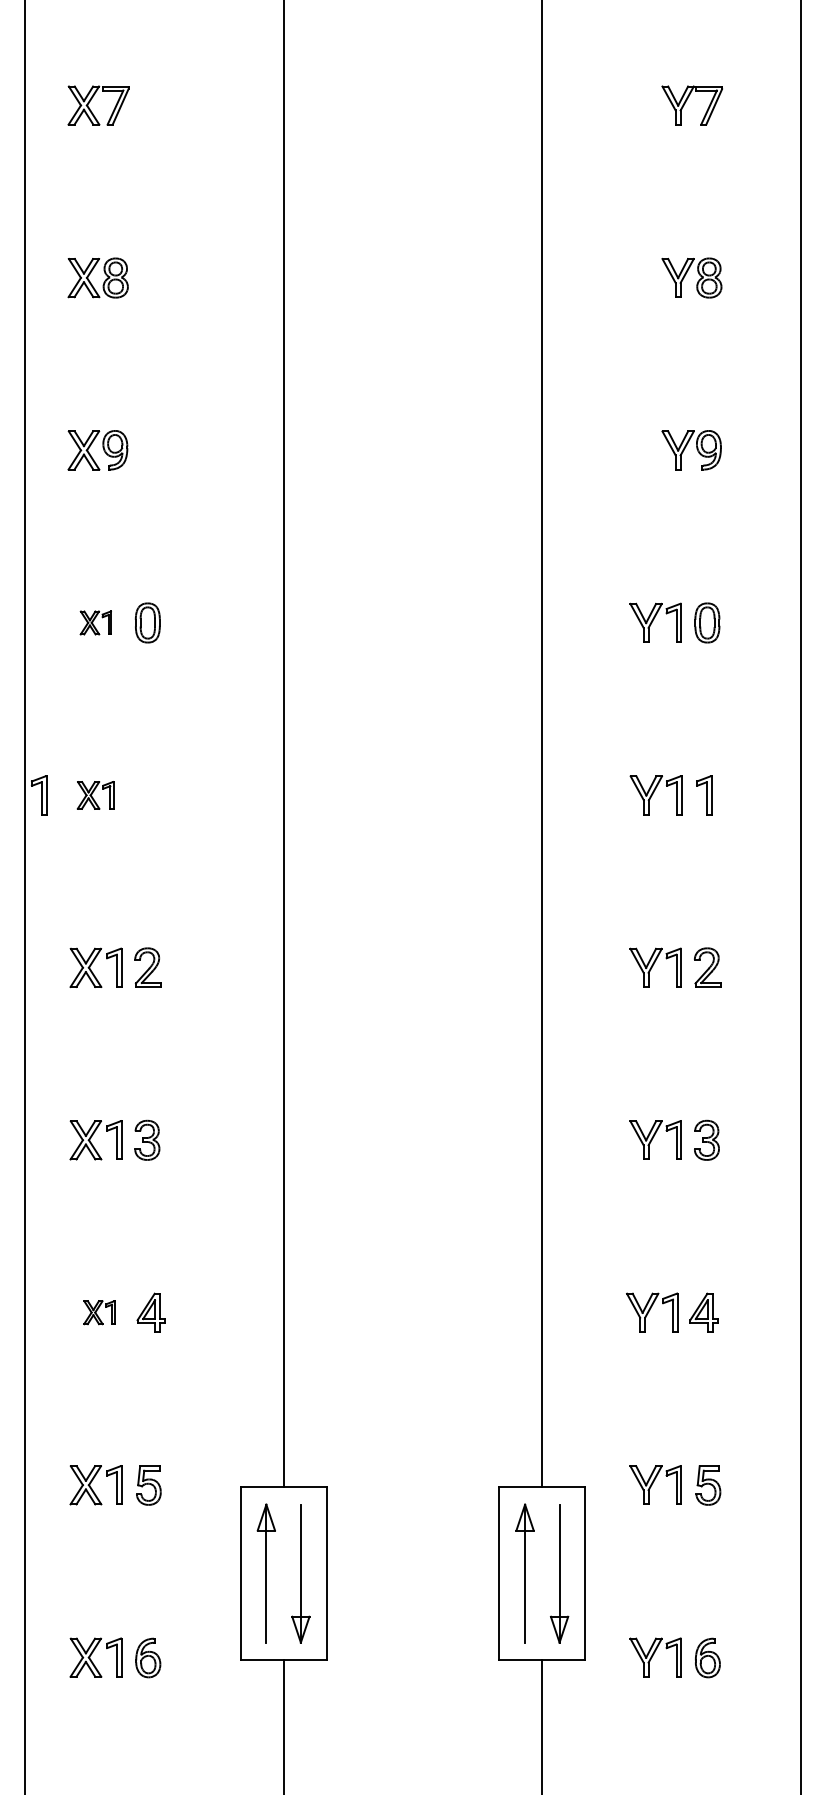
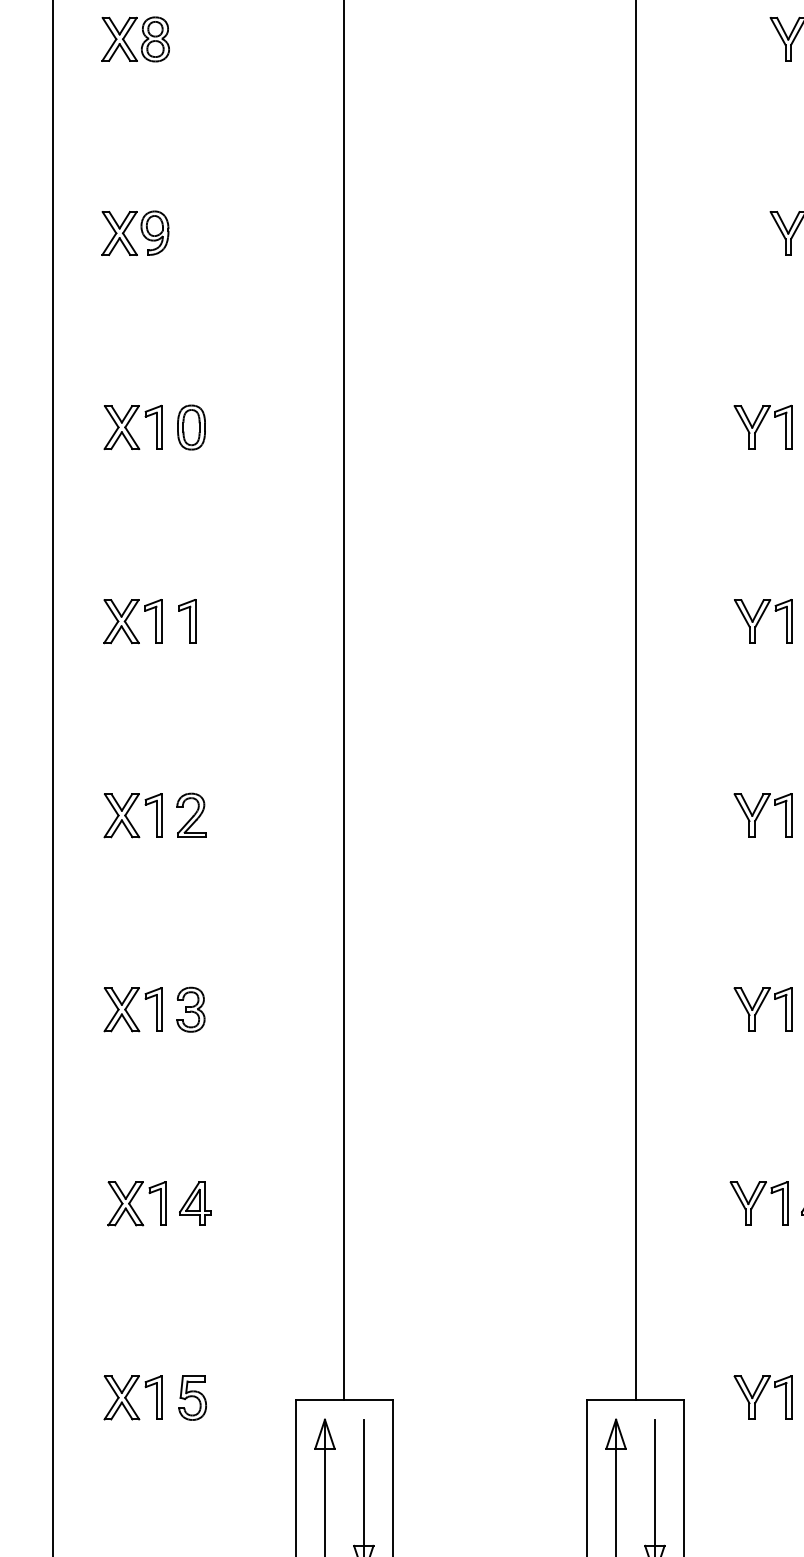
part: (95, 622) -> (132, 427), size x1.67
part: (39, 795) -> (187, 621), moved
part: (95, 795) -> (132, 621), size x1.43
part: (99, 1312) -> (137, 1203), size x1.67

